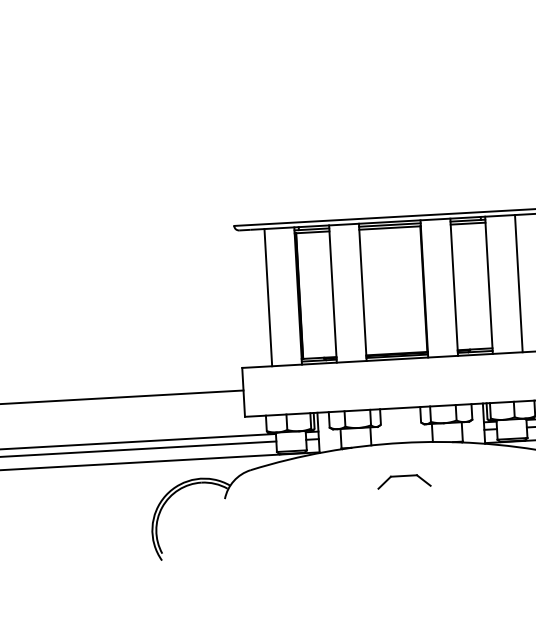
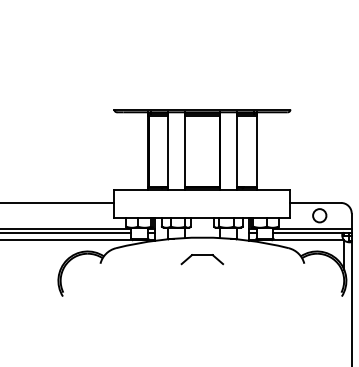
line: (518, 284) -> (273, 151), removed
line: (268, 298) -> (131, 151), removed
part: (404, 481) -> (202, 259), size x1.4

